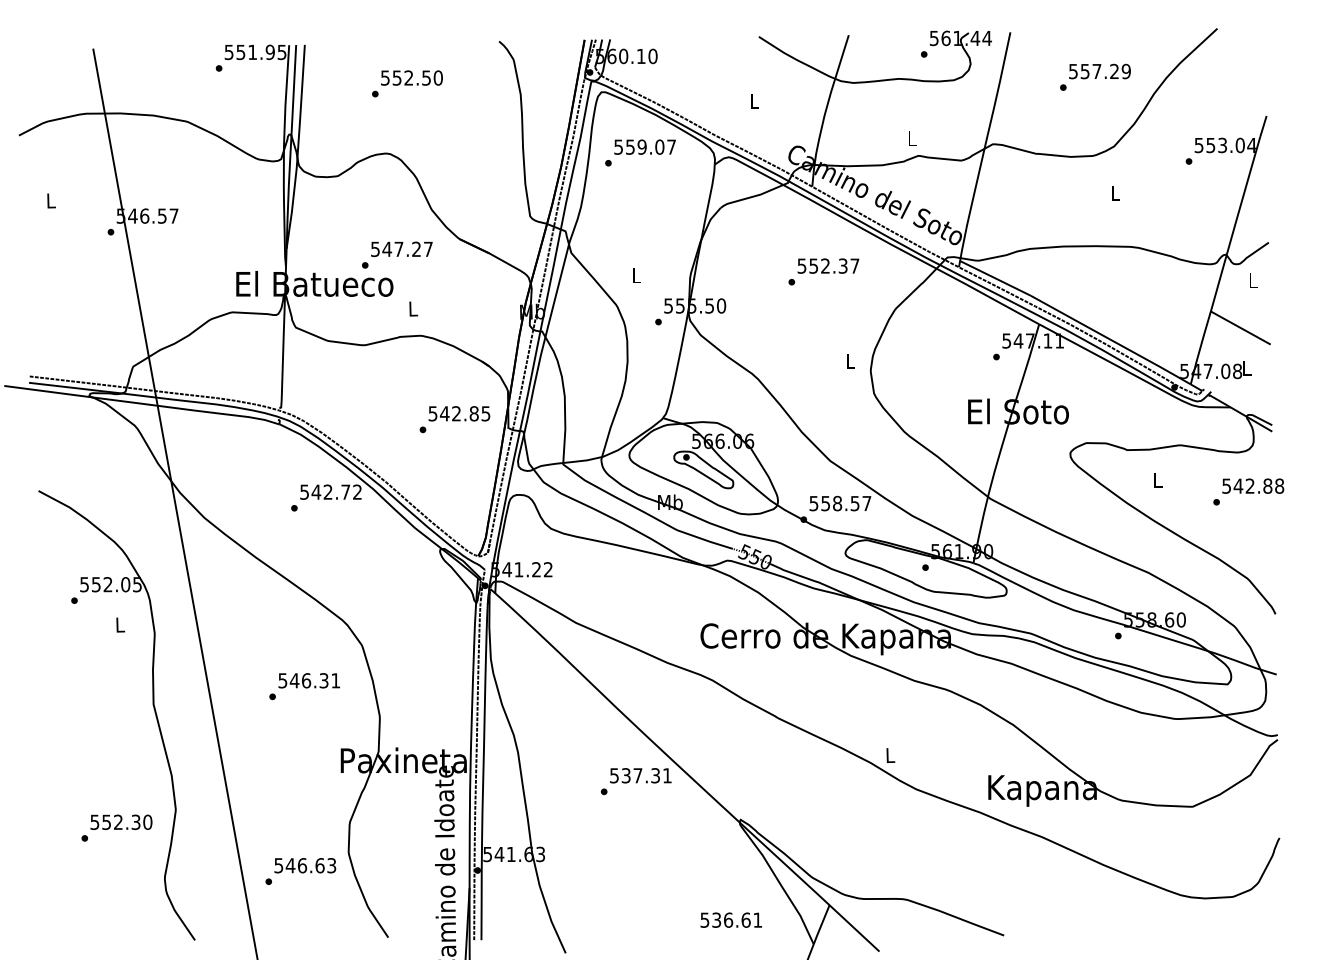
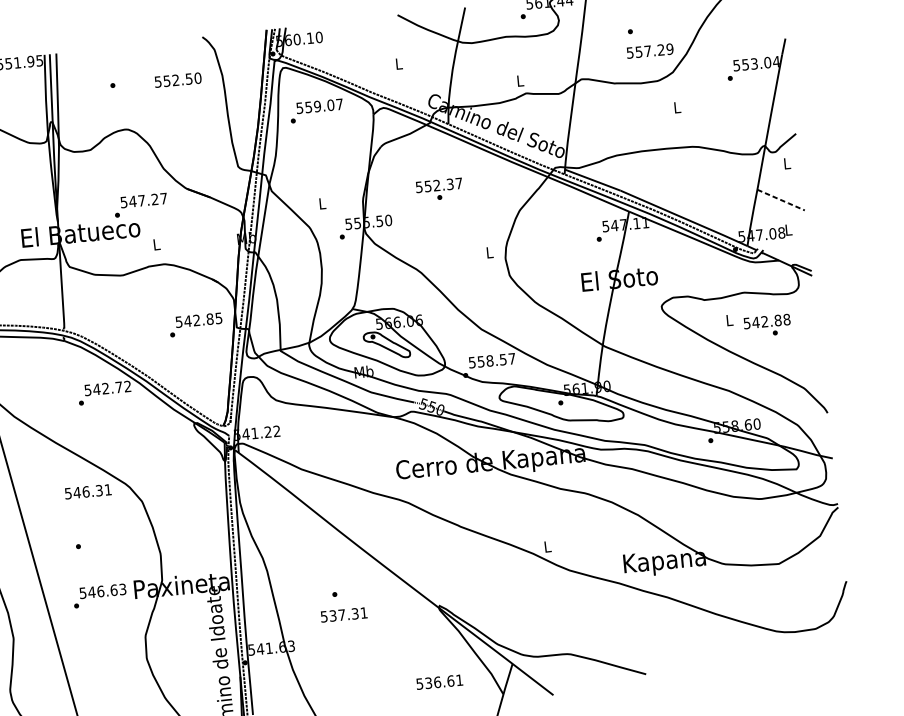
text: (1099, 71) -> (649, 51), moved
text: (411, 77) -> (177, 79), moved
text: (828, 265) -> (439, 184), moved
line: (1241, 328) -> (781, 200), solid -> dashed
text: (1253, 485) -> (767, 321), moved
text: (308, 680) -> (87, 491), moved
text: (640, 775) -> (343, 614), moved
text: (300, 871) -> (99, 596), moved

